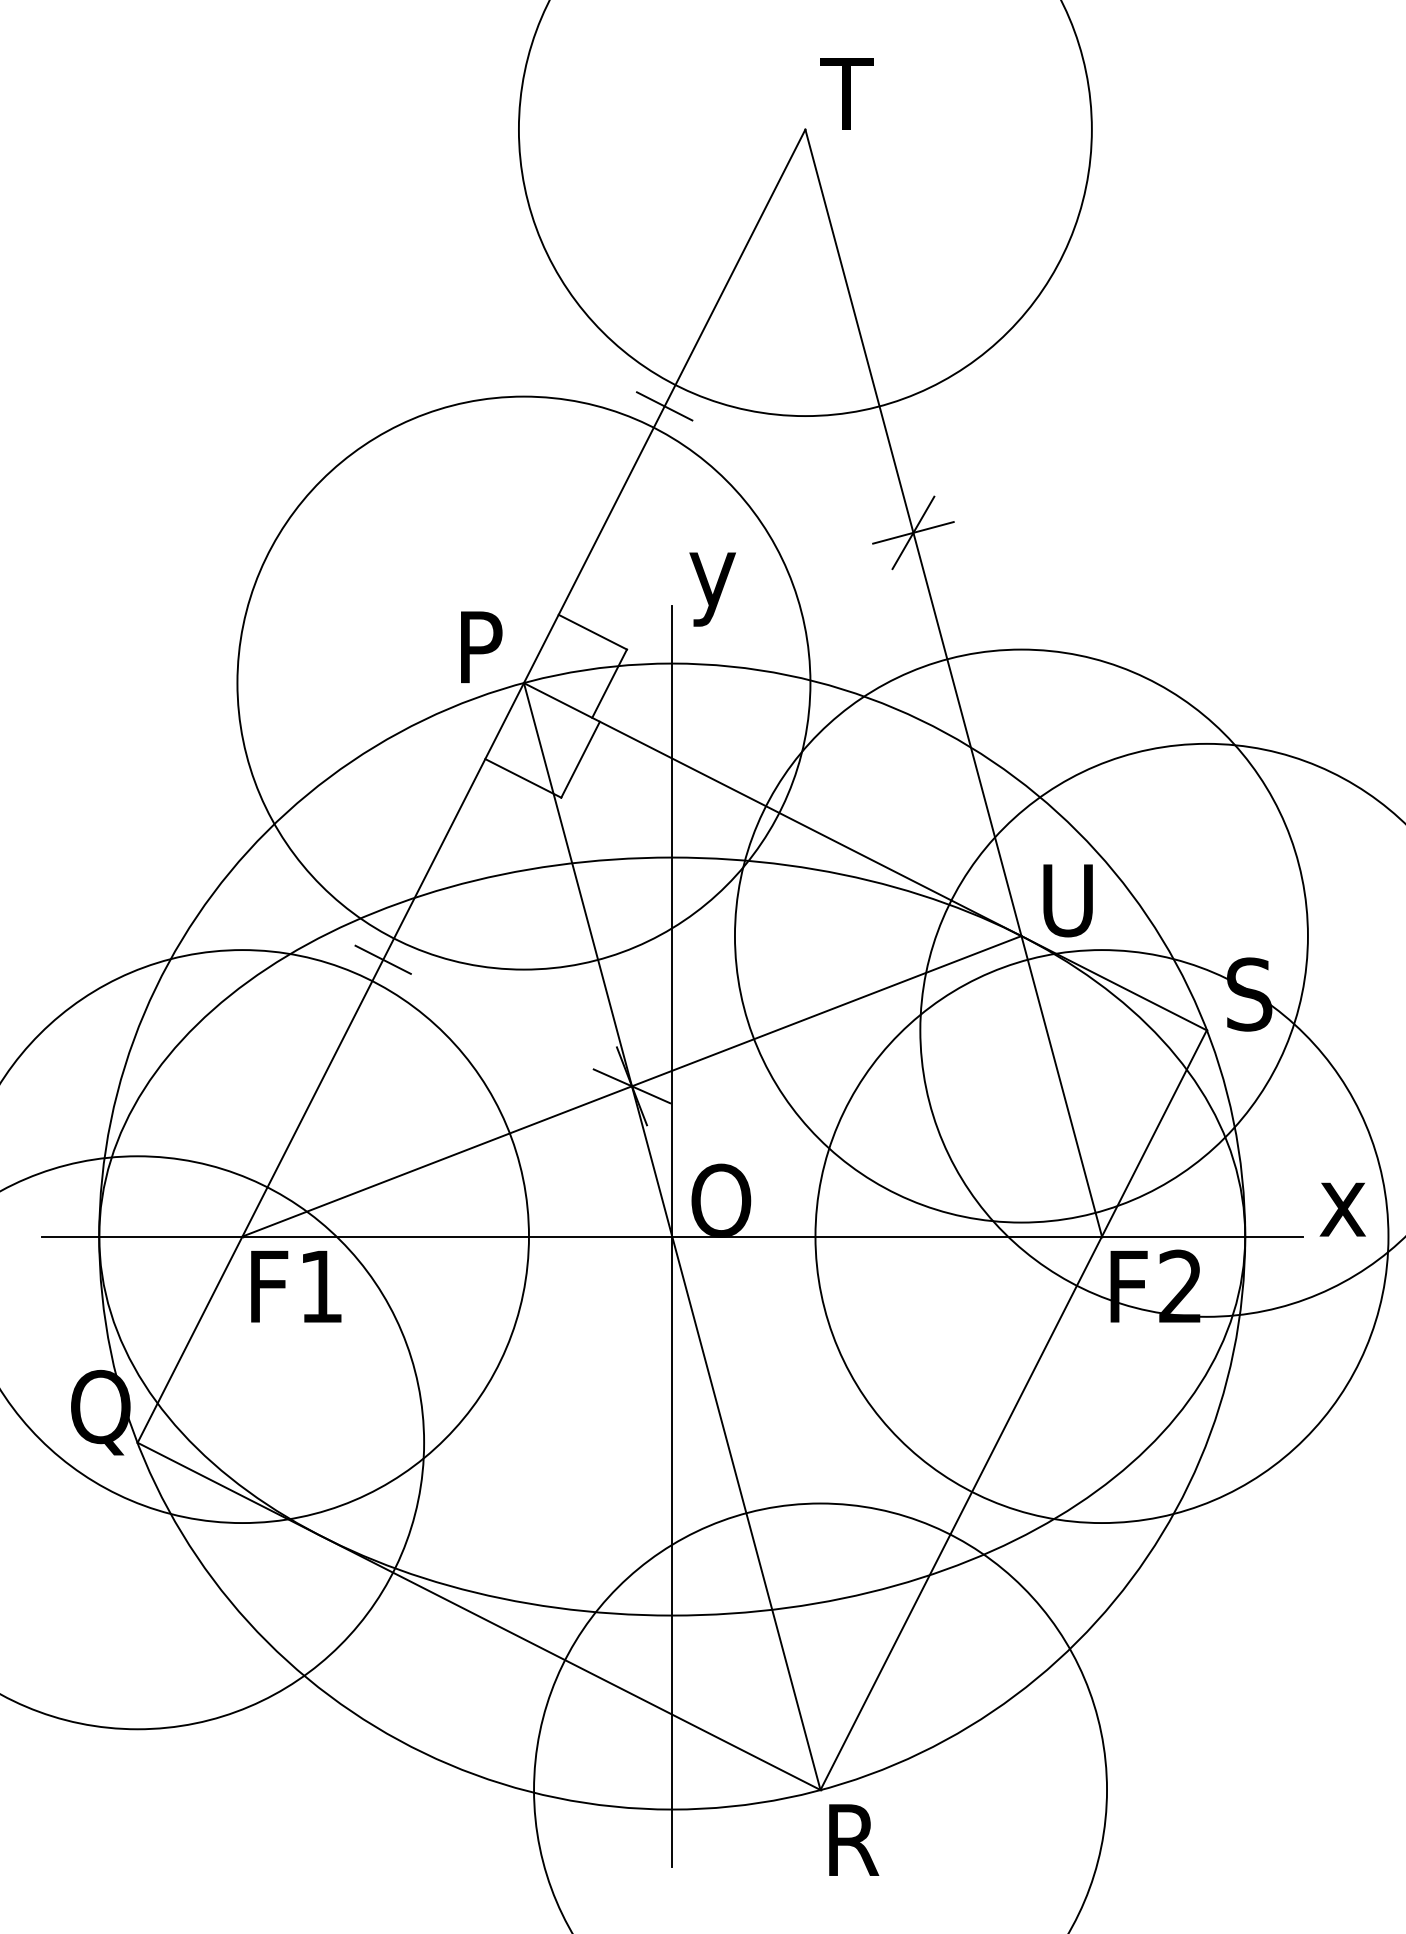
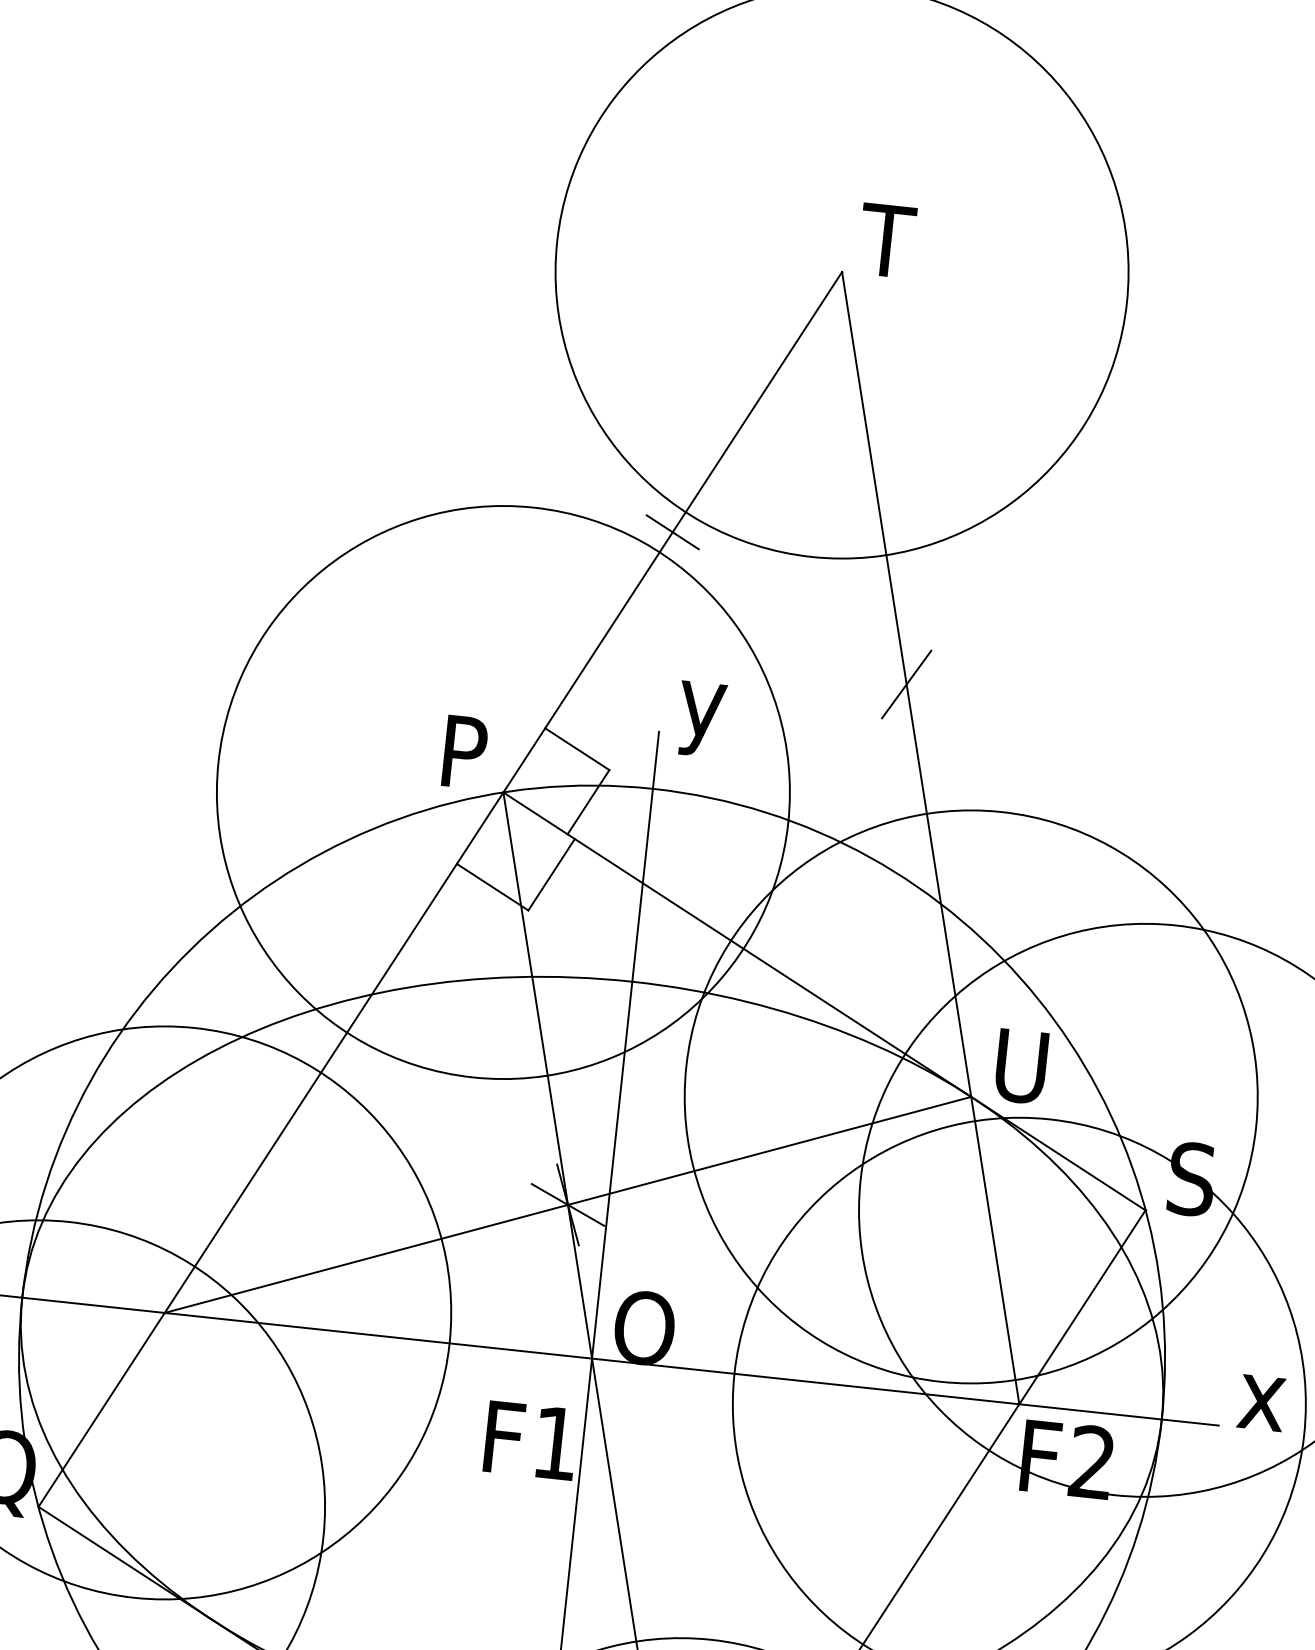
line: (913, 532) -> (906, 684), removed
line: (382, 959) -> (333, 1052), removed
text: (296, 1286) -> (531, 1440), moved

